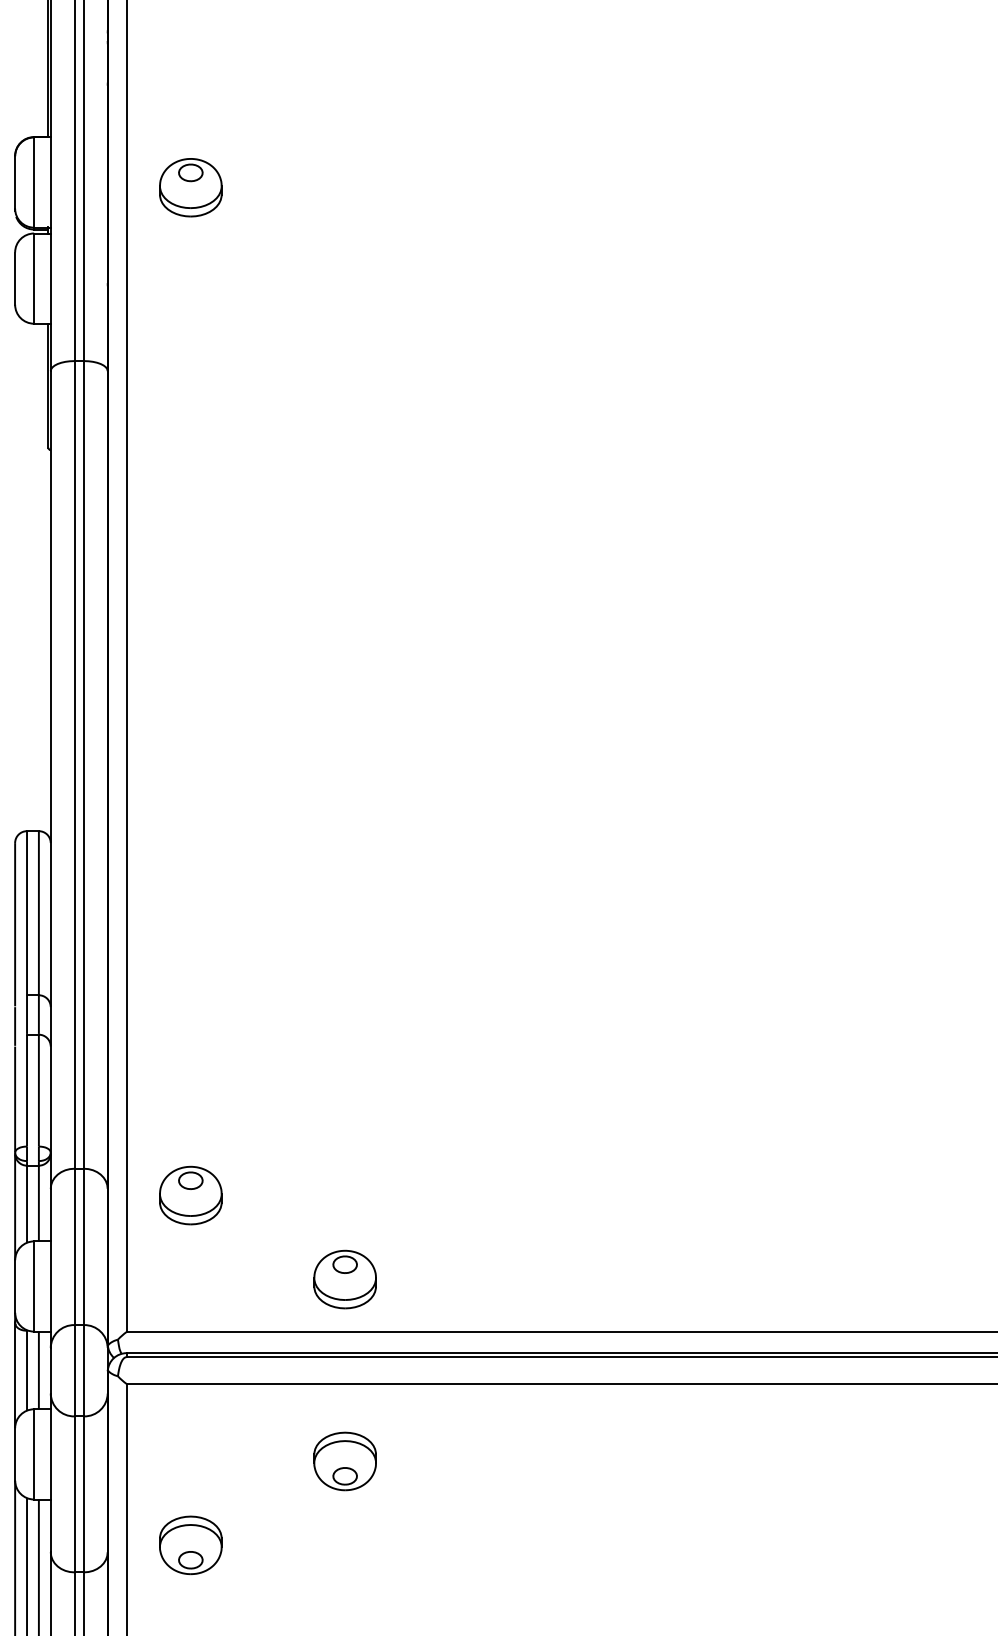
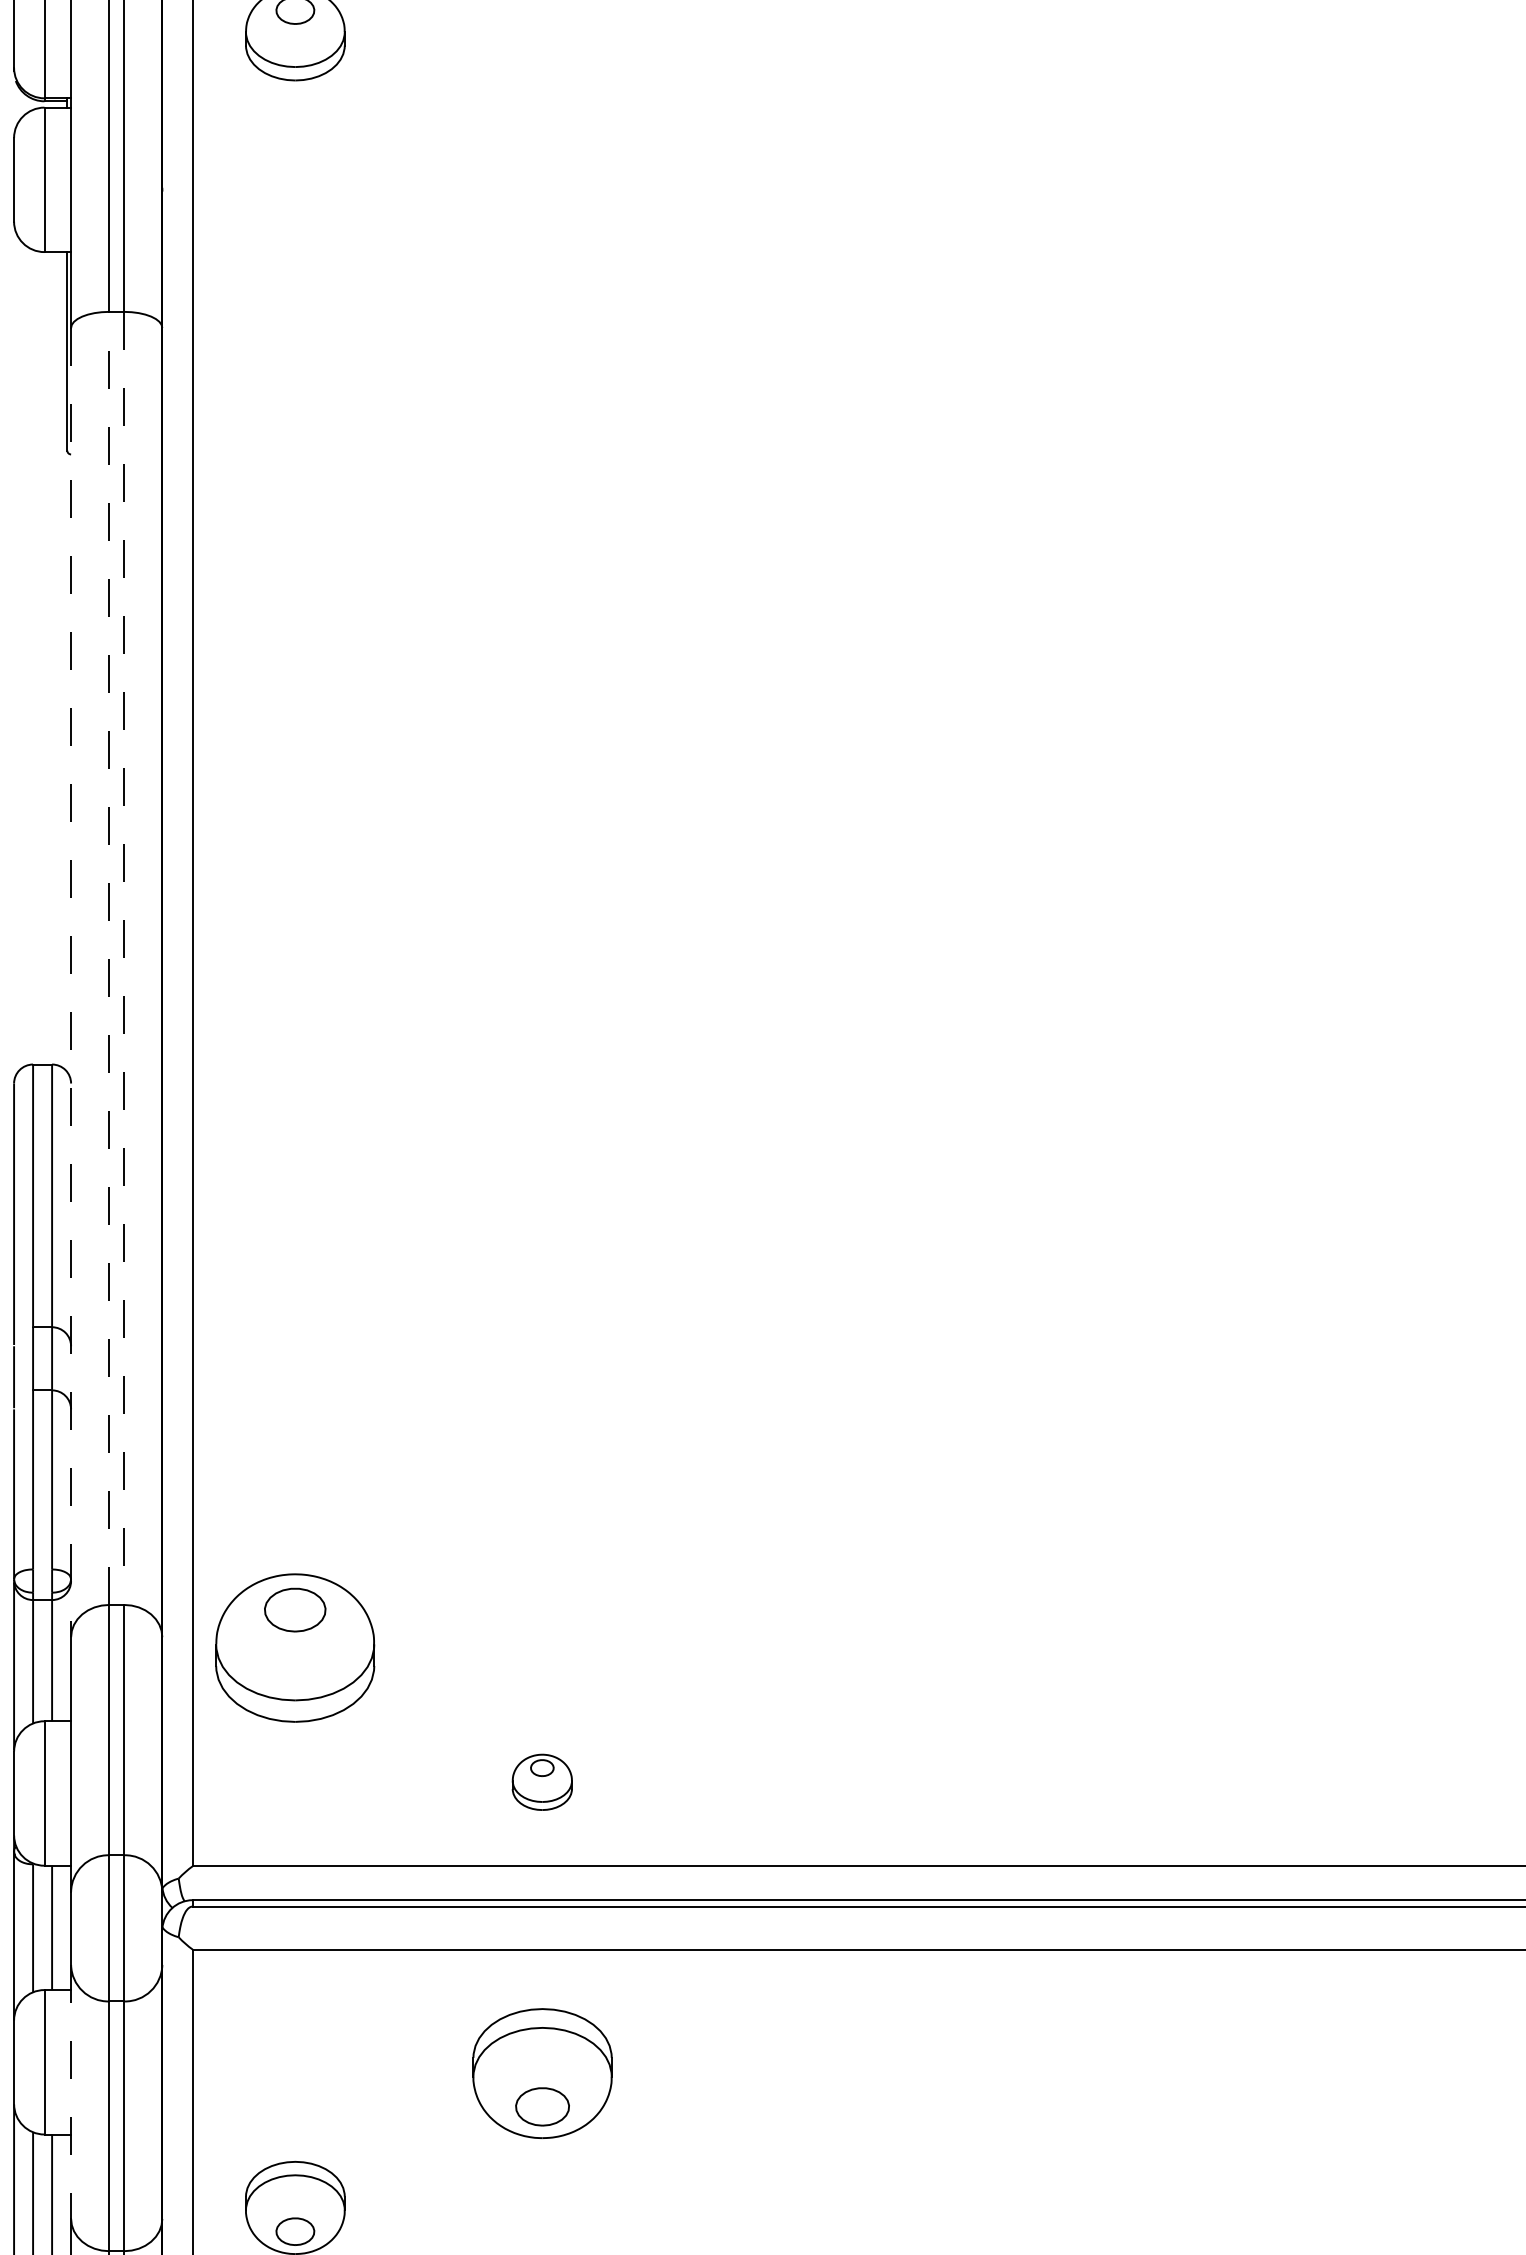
line: (74, 764) -> (109, 957), solid -> dashed
line: (84, 764) -> (125, 957), solid -> dashed
line: (50, 780) -> (70, 983), solid -> dashed
part: (190, 1195) -> (294, 1647), size x1.6
part: (344, 1279) -> (541, 1782), size x0.6
part: (344, 1461) -> (541, 2073), size x1.4
line: (50, 1473) -> (70, 2092), solid -> dashed

